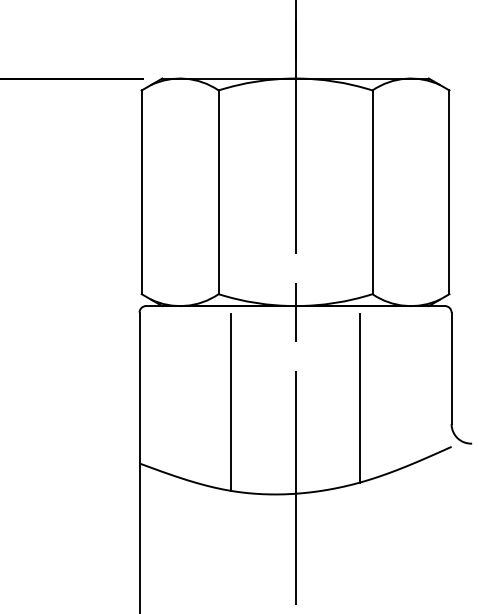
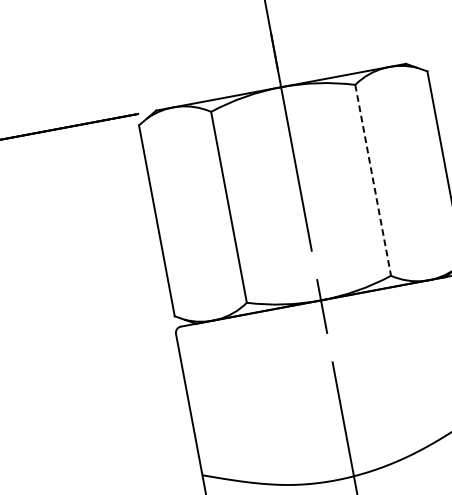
line: (372, 192) -> (373, 180), solid -> dashed
line: (360, 398) -> (398, 375), removed
line: (230, 401) -> (276, 401), removed

